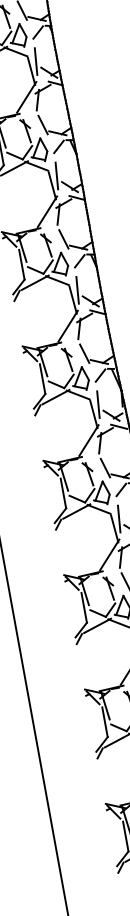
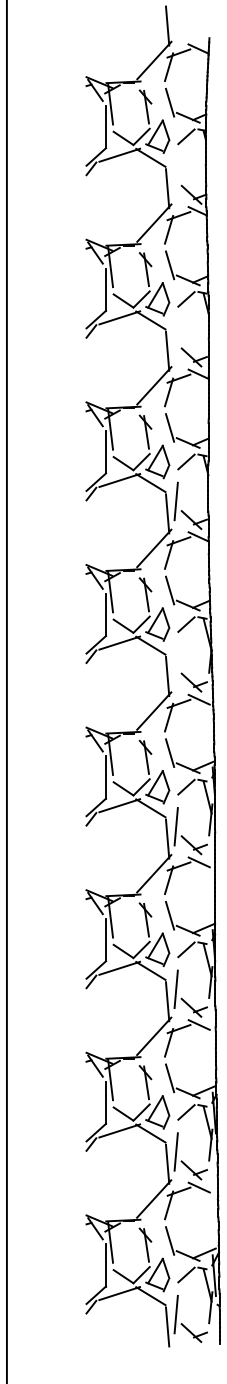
line: (35, 61) -> (175, 175), removed
line: (56, 175) -> (175, 338), removed
line: (97, 404) -> (175, 663), removed

